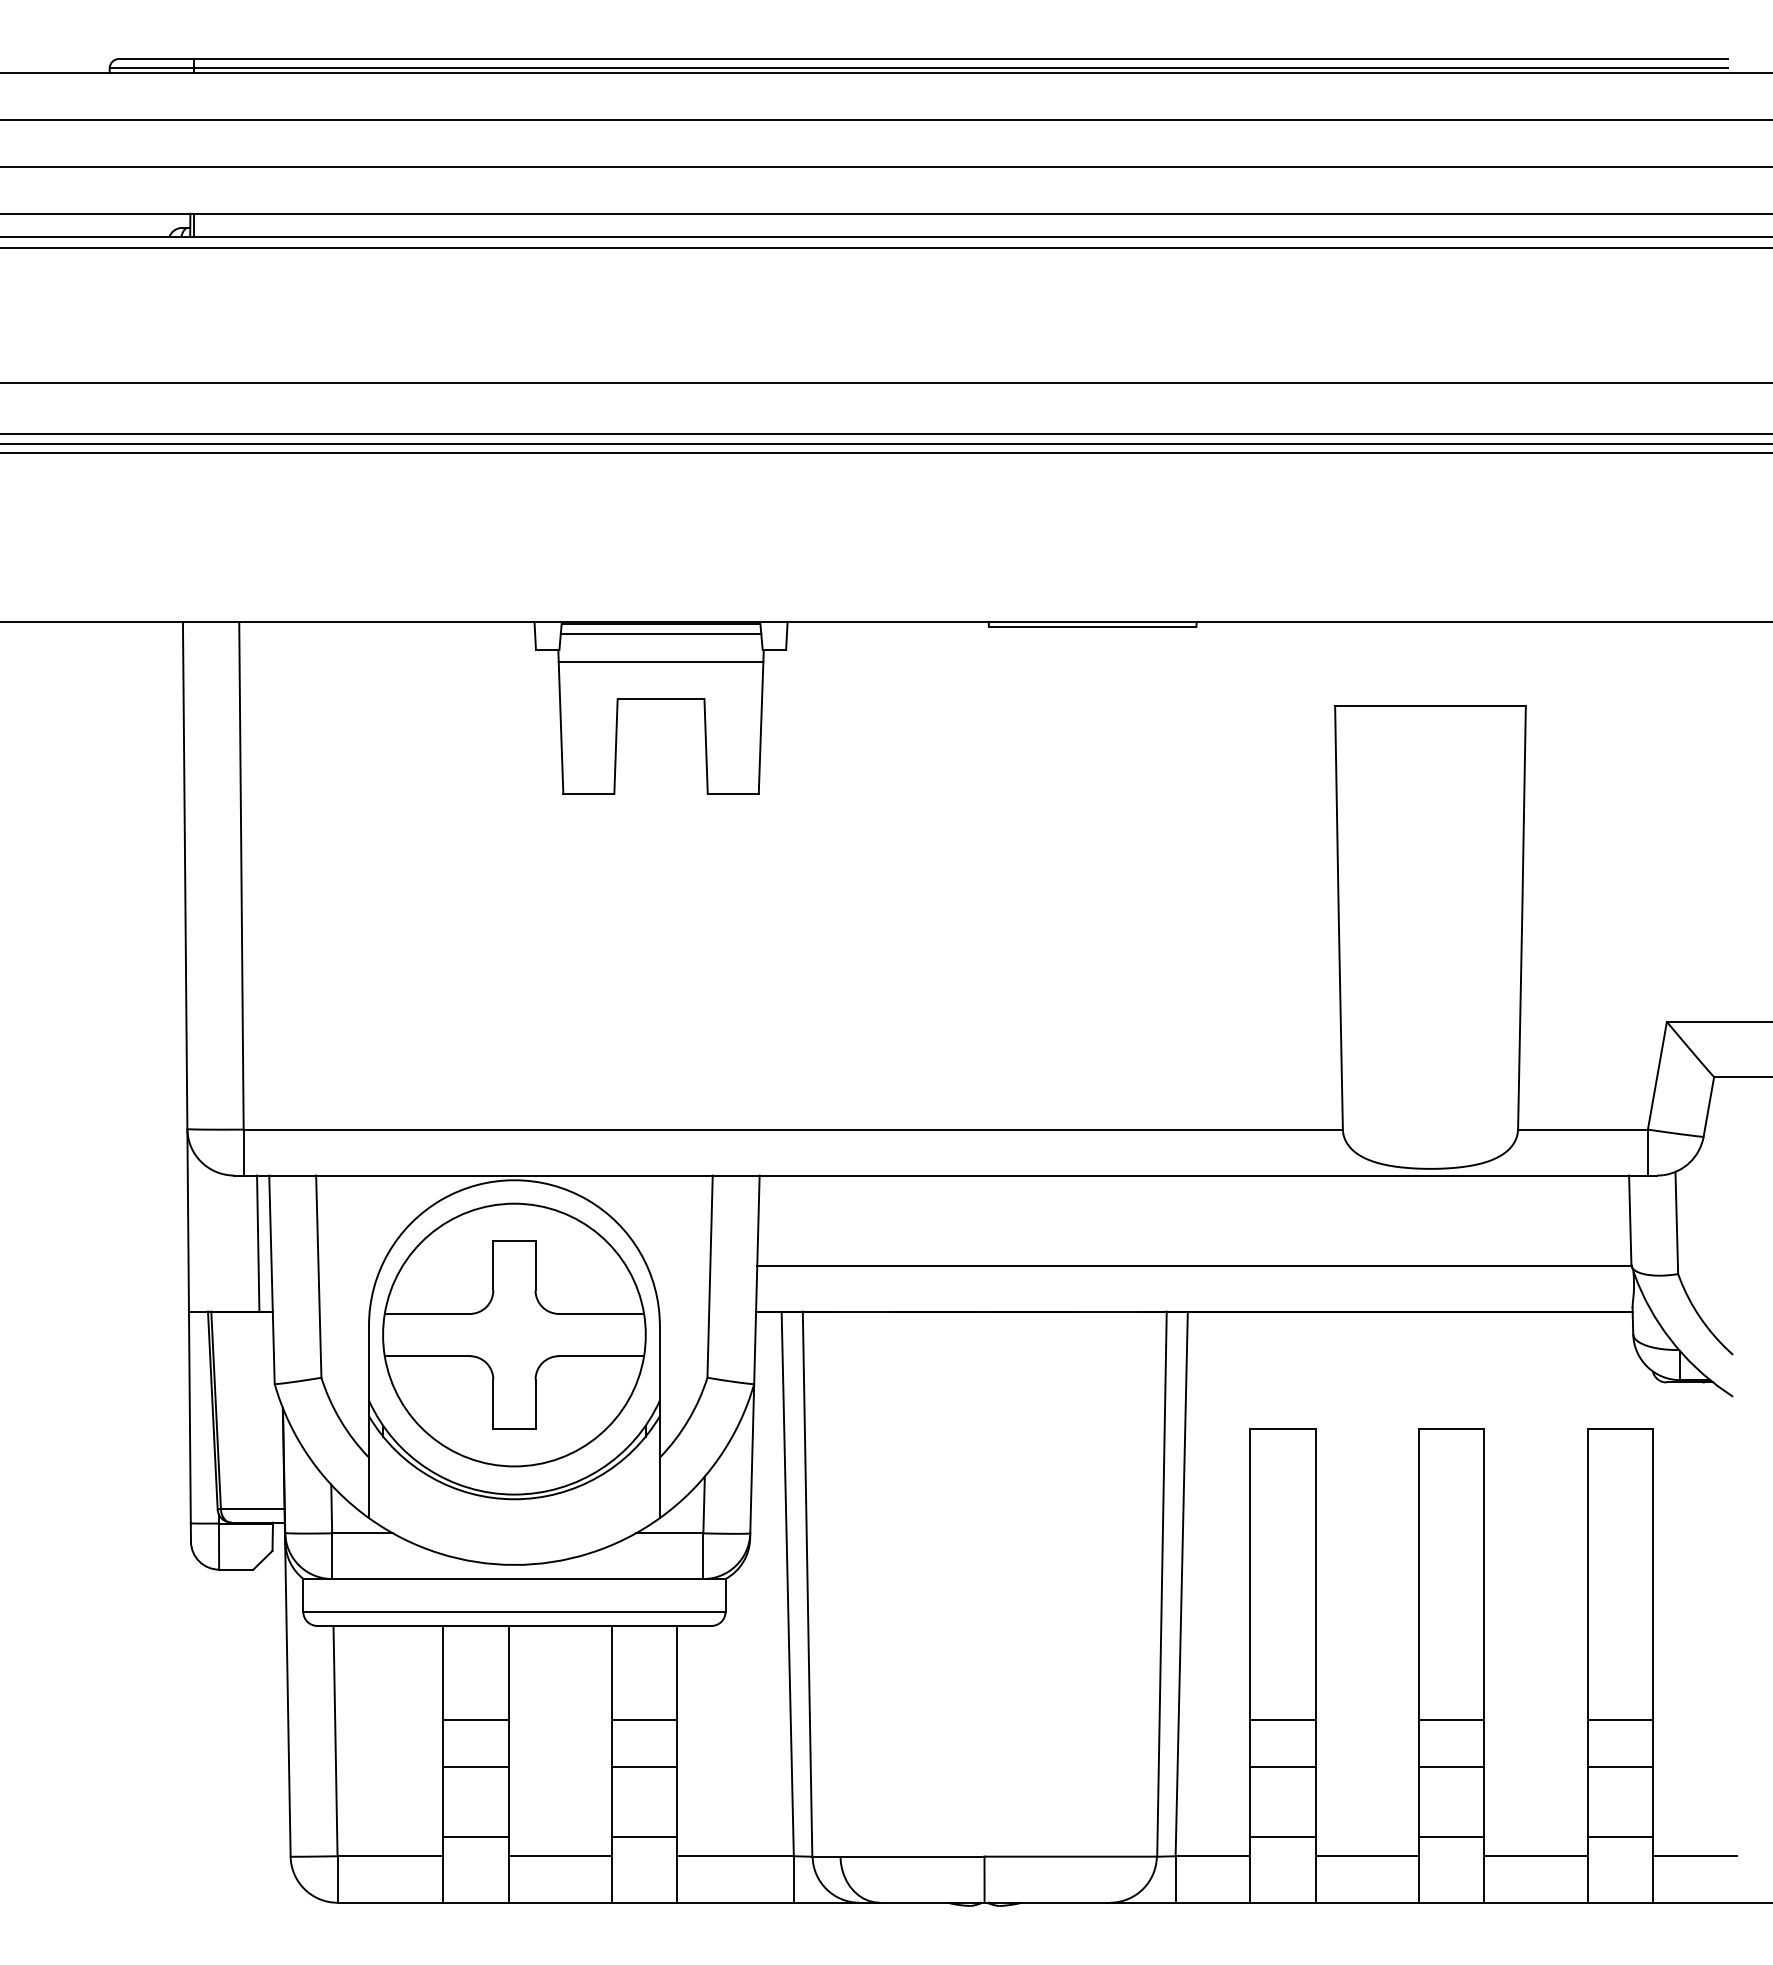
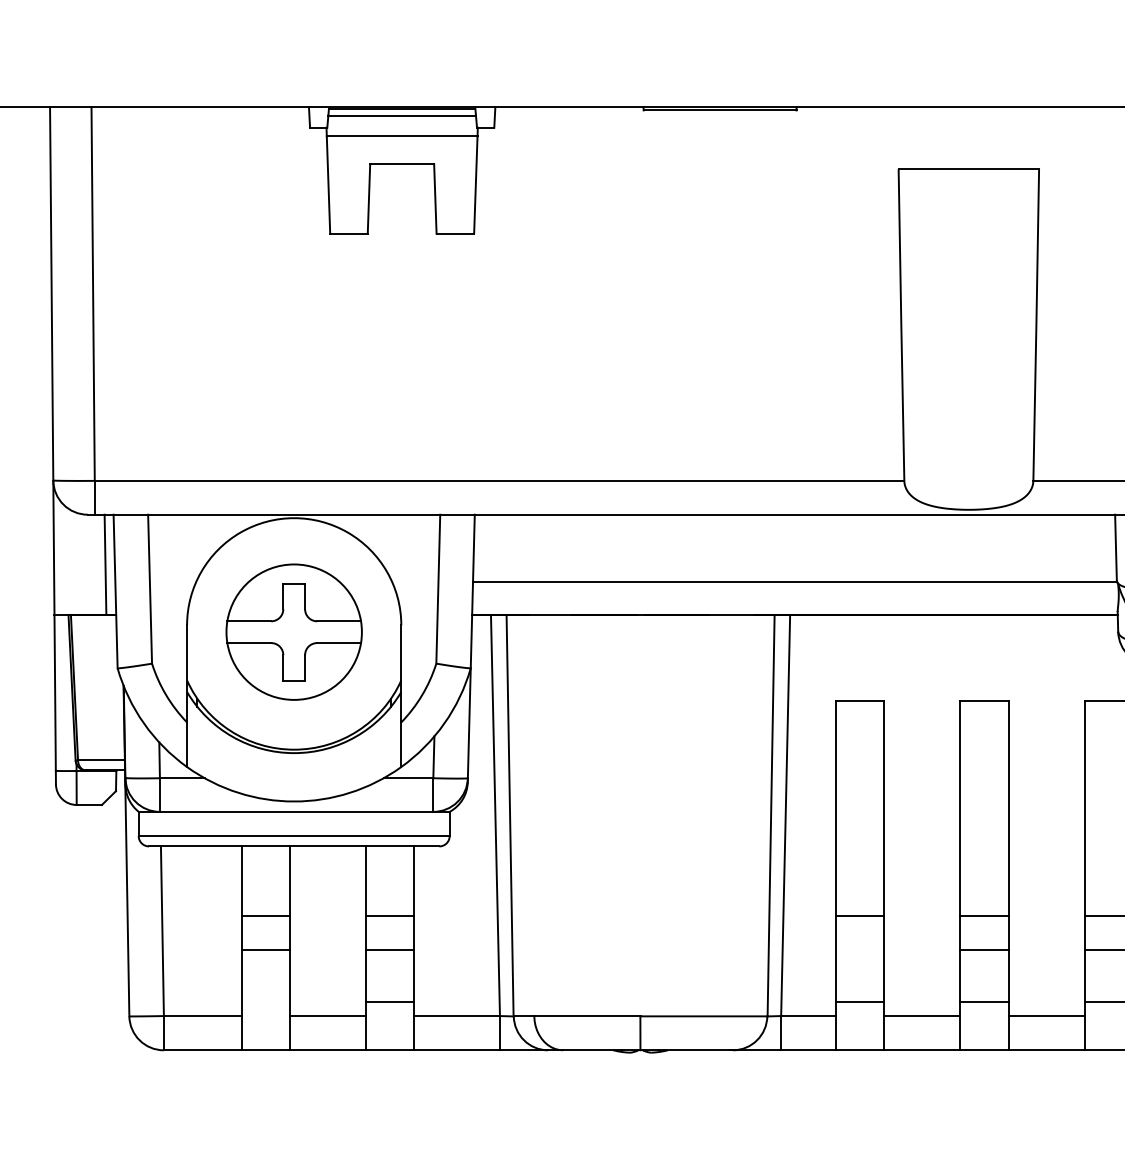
part: (514, 1334) -> (294, 631), size x0.7
line: (1282, 1766) -> (859, 949), removed
line: (475, 1837) -> (265, 1002), removed

